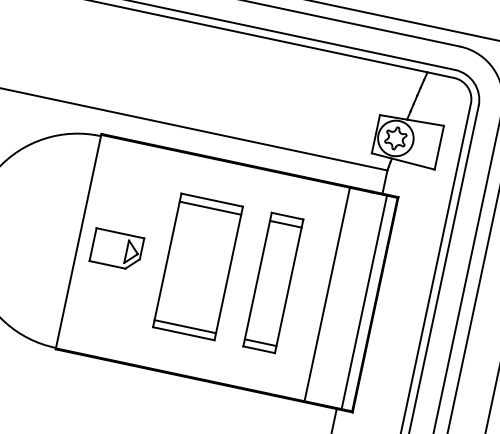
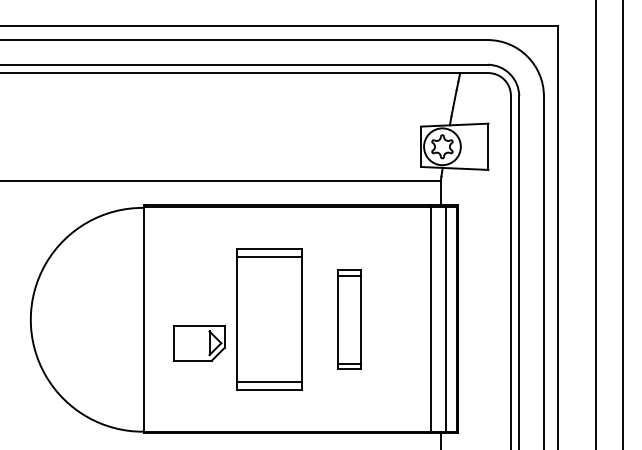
part: (117, 249) -> (199, 343), moved
part: (273, 283) -> (349, 319), size x0.7
line: (327, 294) -> (430, 319), moved

